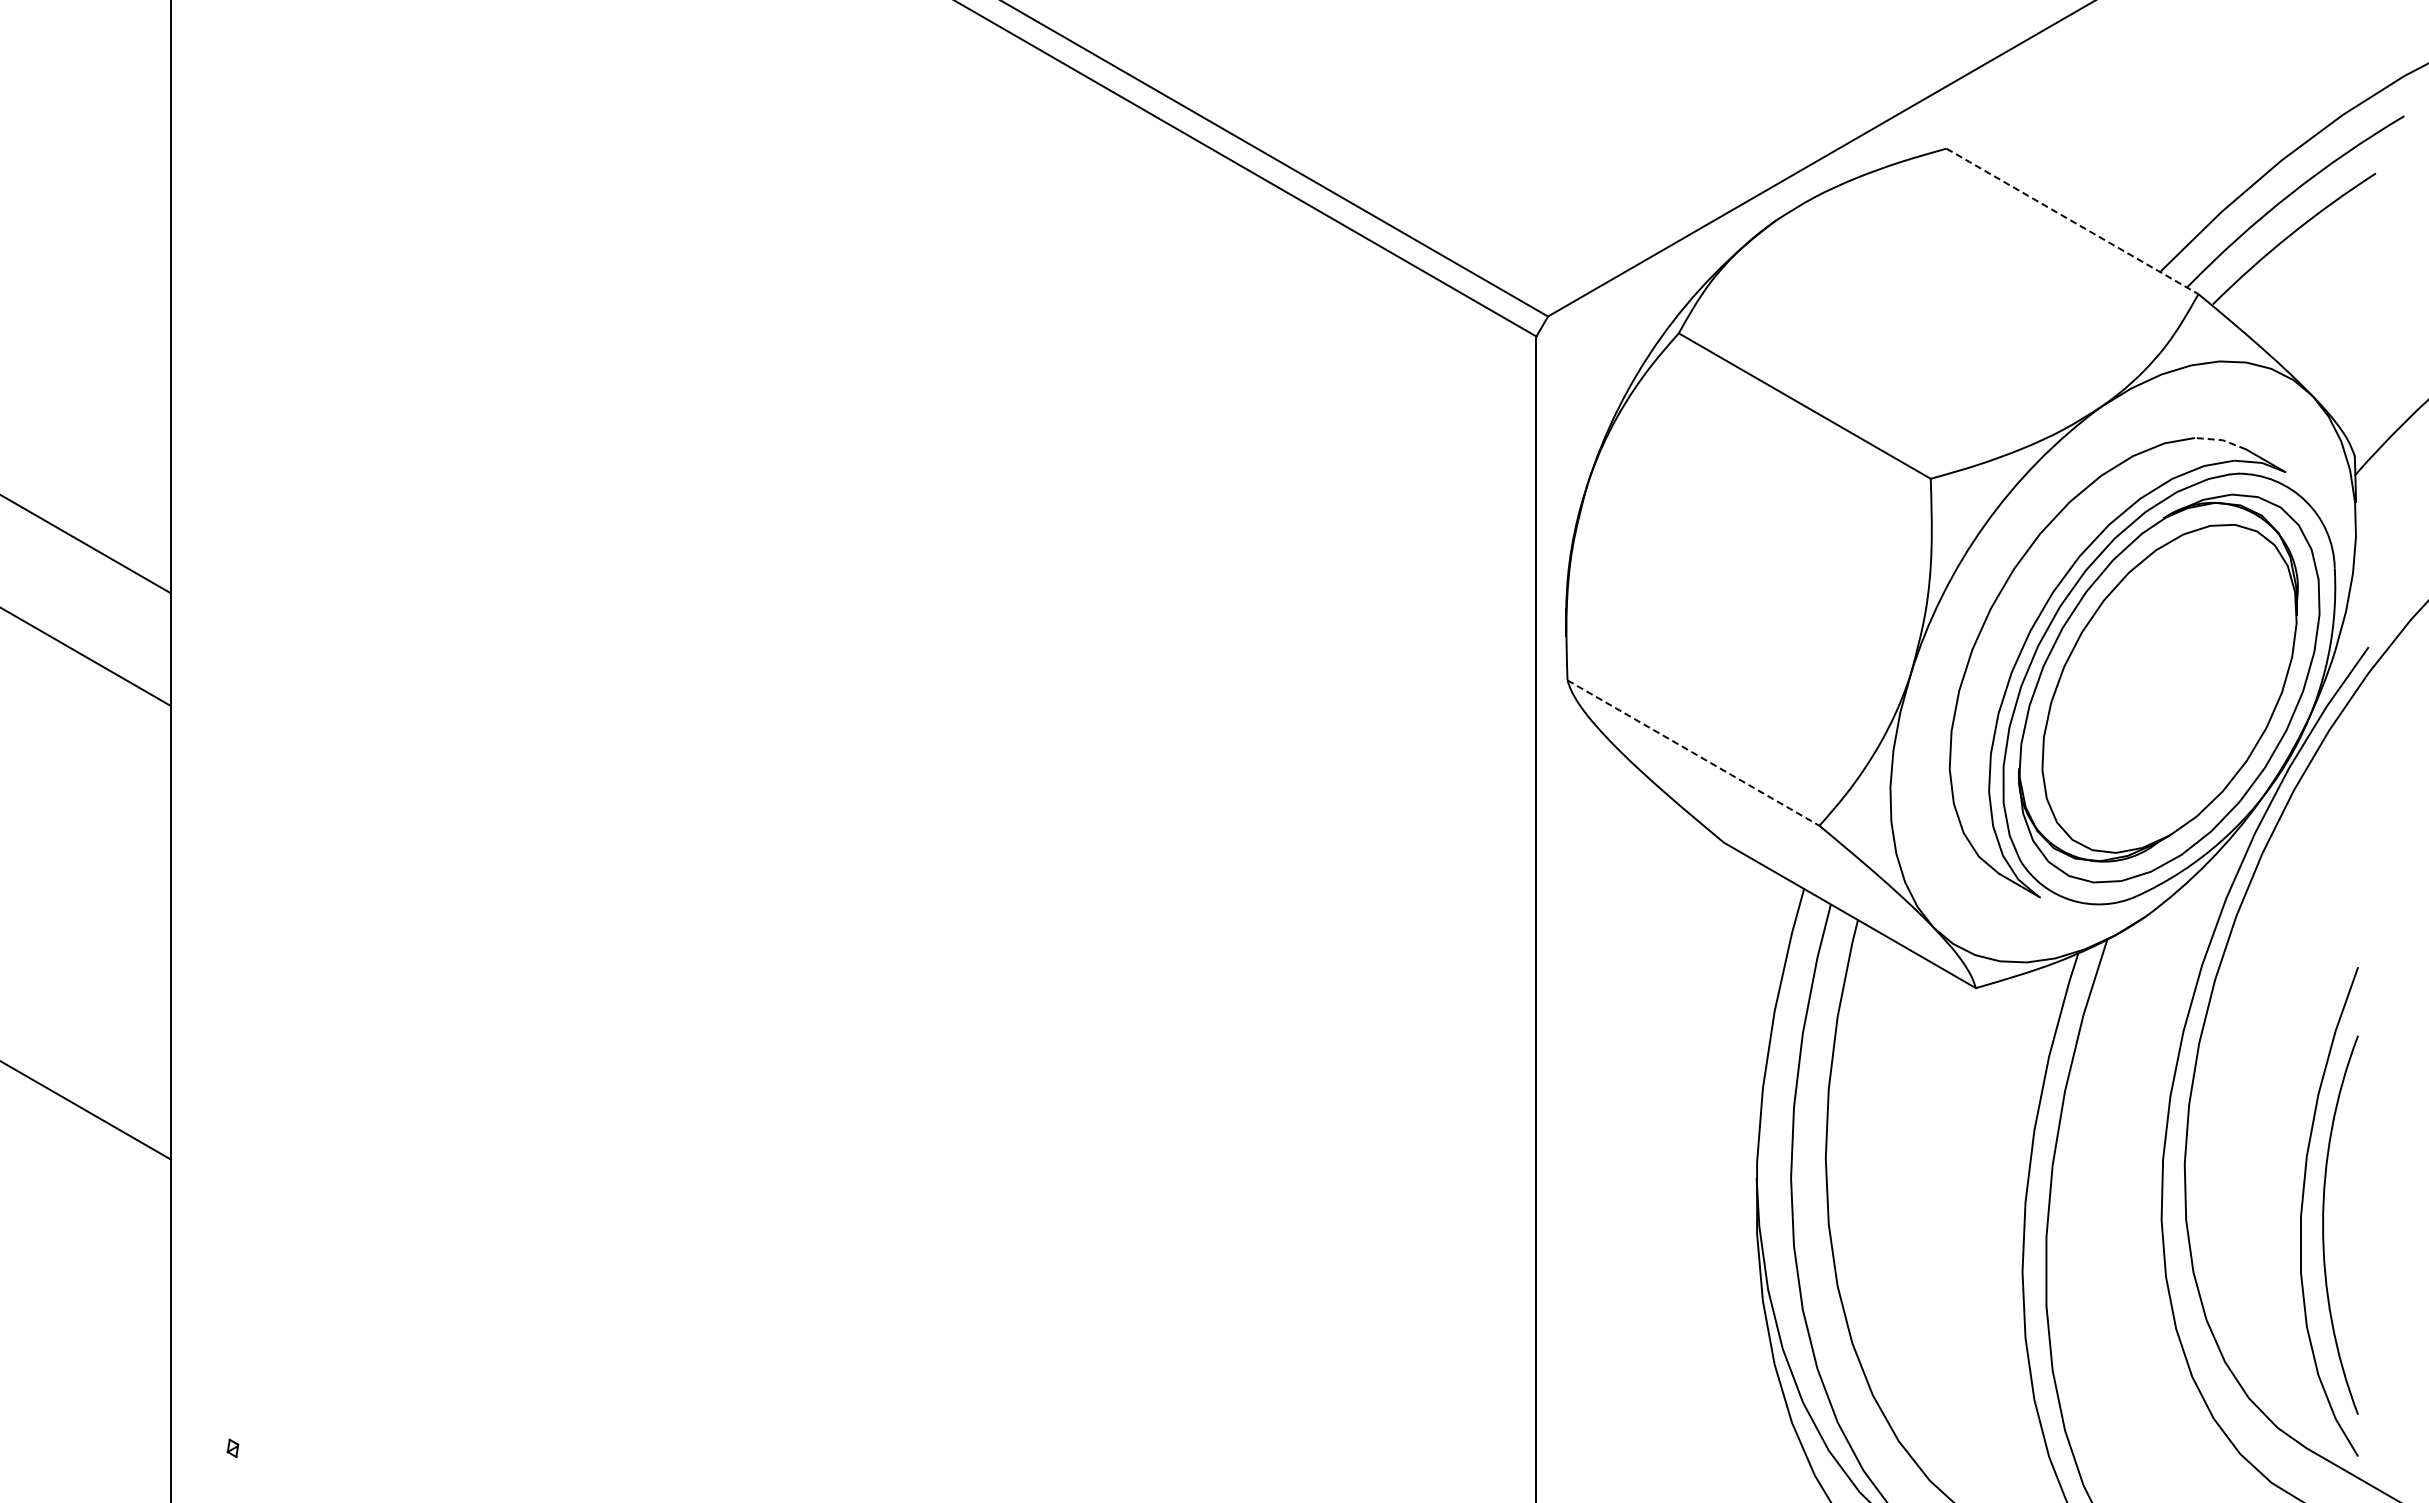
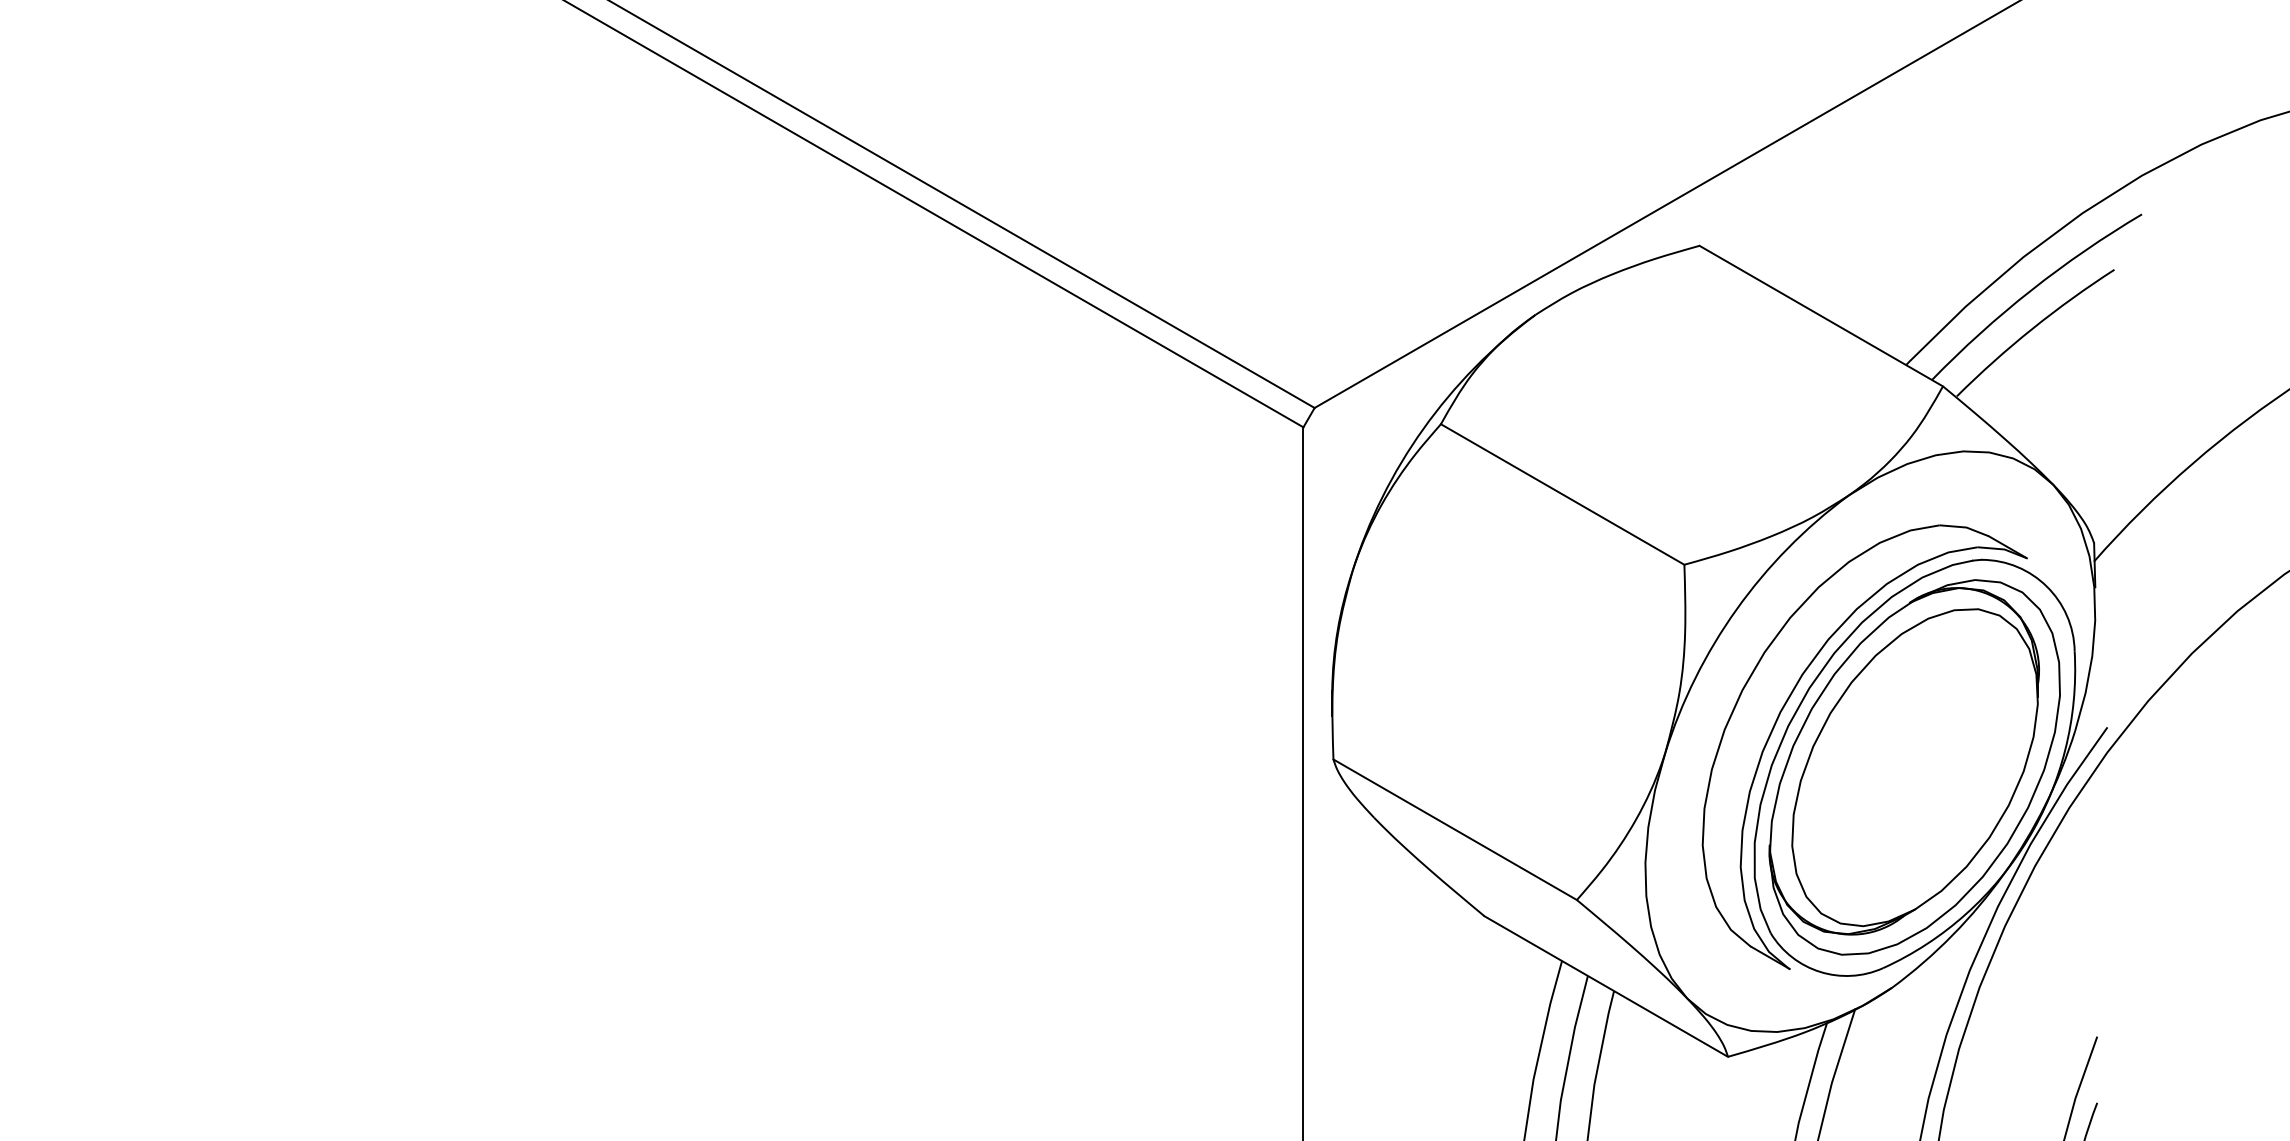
line: (2072, 221) -> (1821, 316), dashed -> solid
line: (2221, 440) -> (1965, 527), dashed -> solid
line: (1693, 753) -> (1455, 830), dashed -> solid

